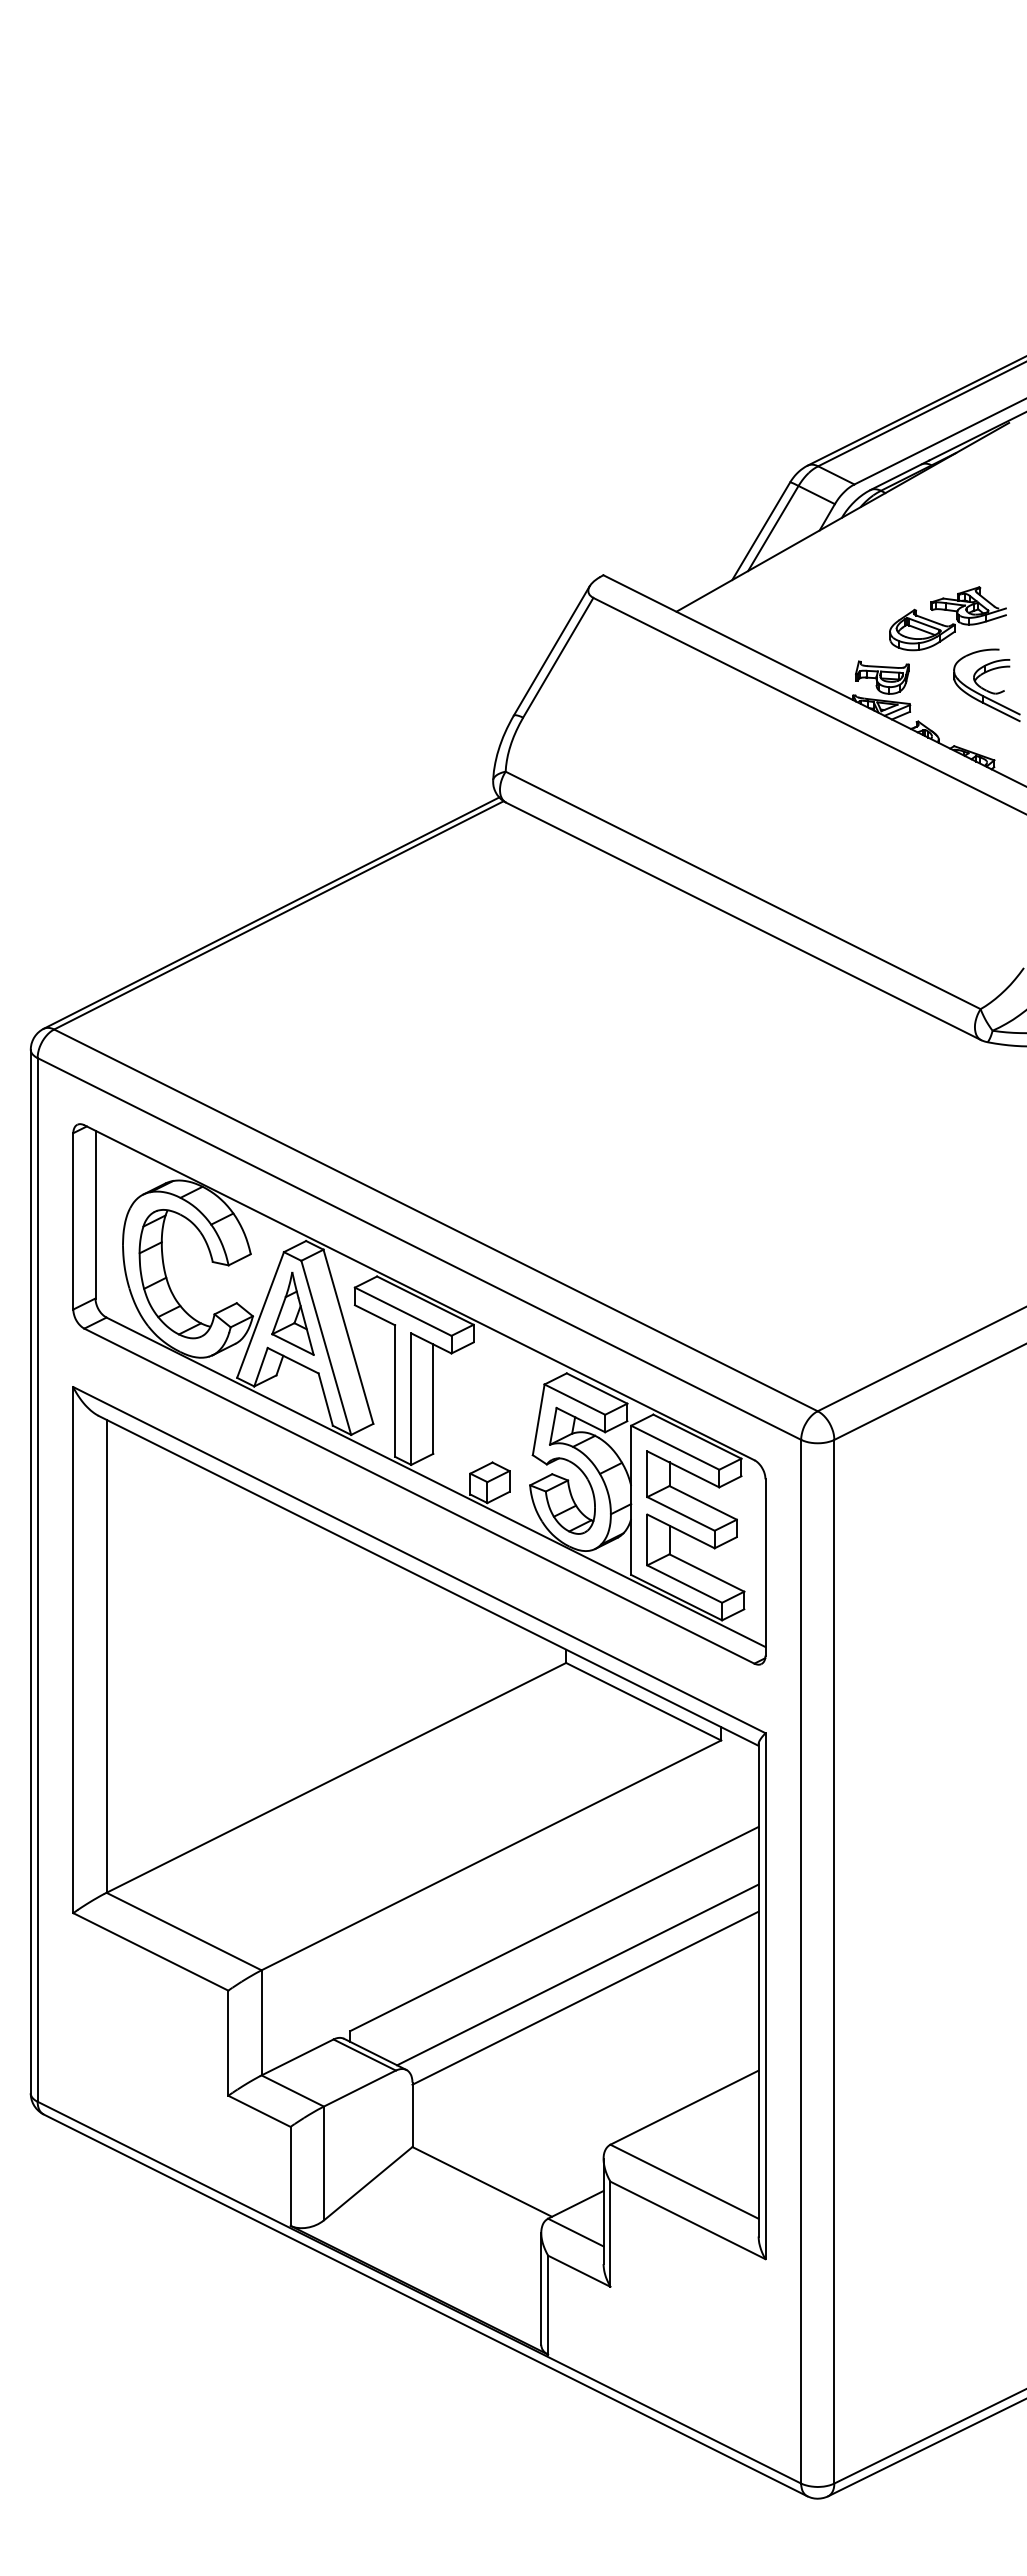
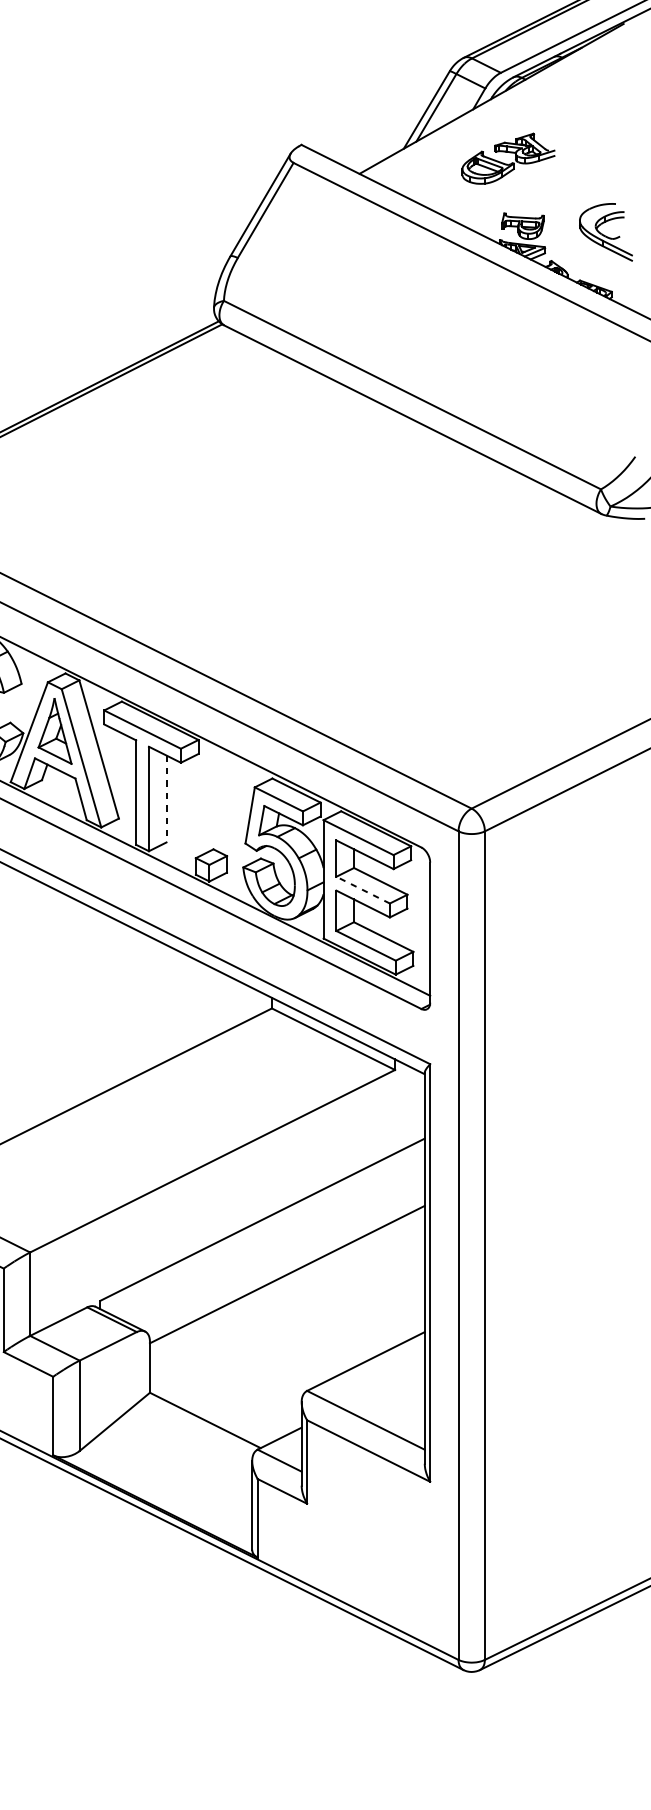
part: (944, 624) -> (505, 163), moved
line: (433, 1399) -> (166, 799), solid -> dashed
line: (681, 1513) -> (363, 889), solid -> dashed
line: (577, 1974) -> (280, 1255), removed

